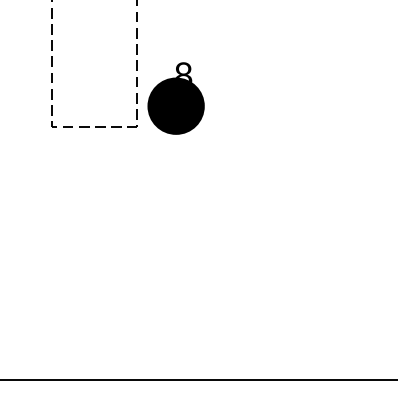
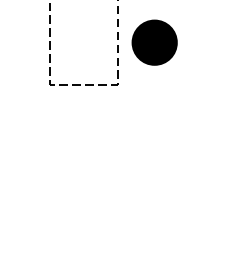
part: (175, 105) -> (154, 42), moved

